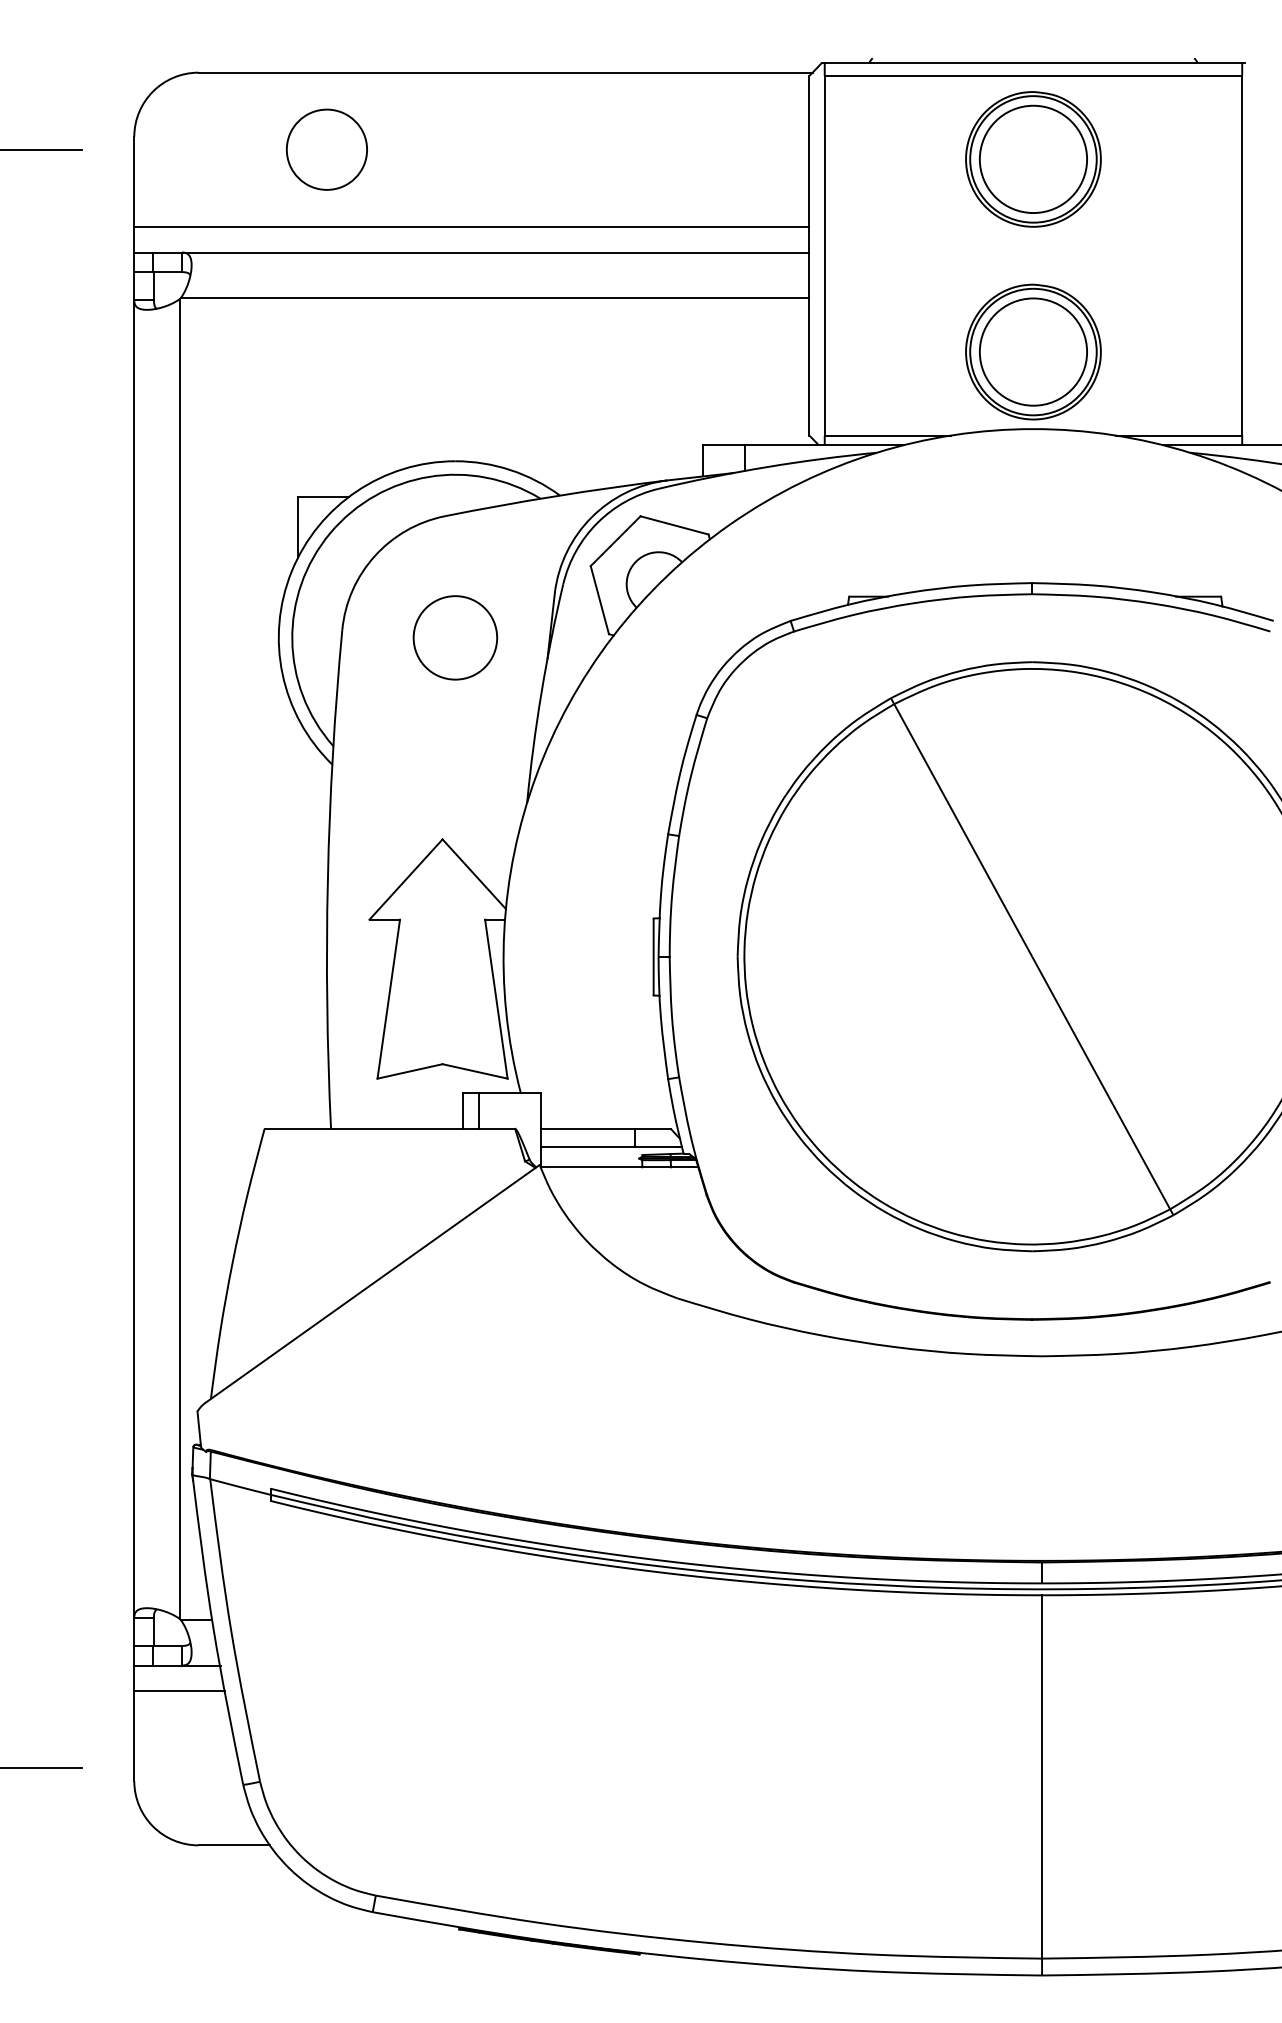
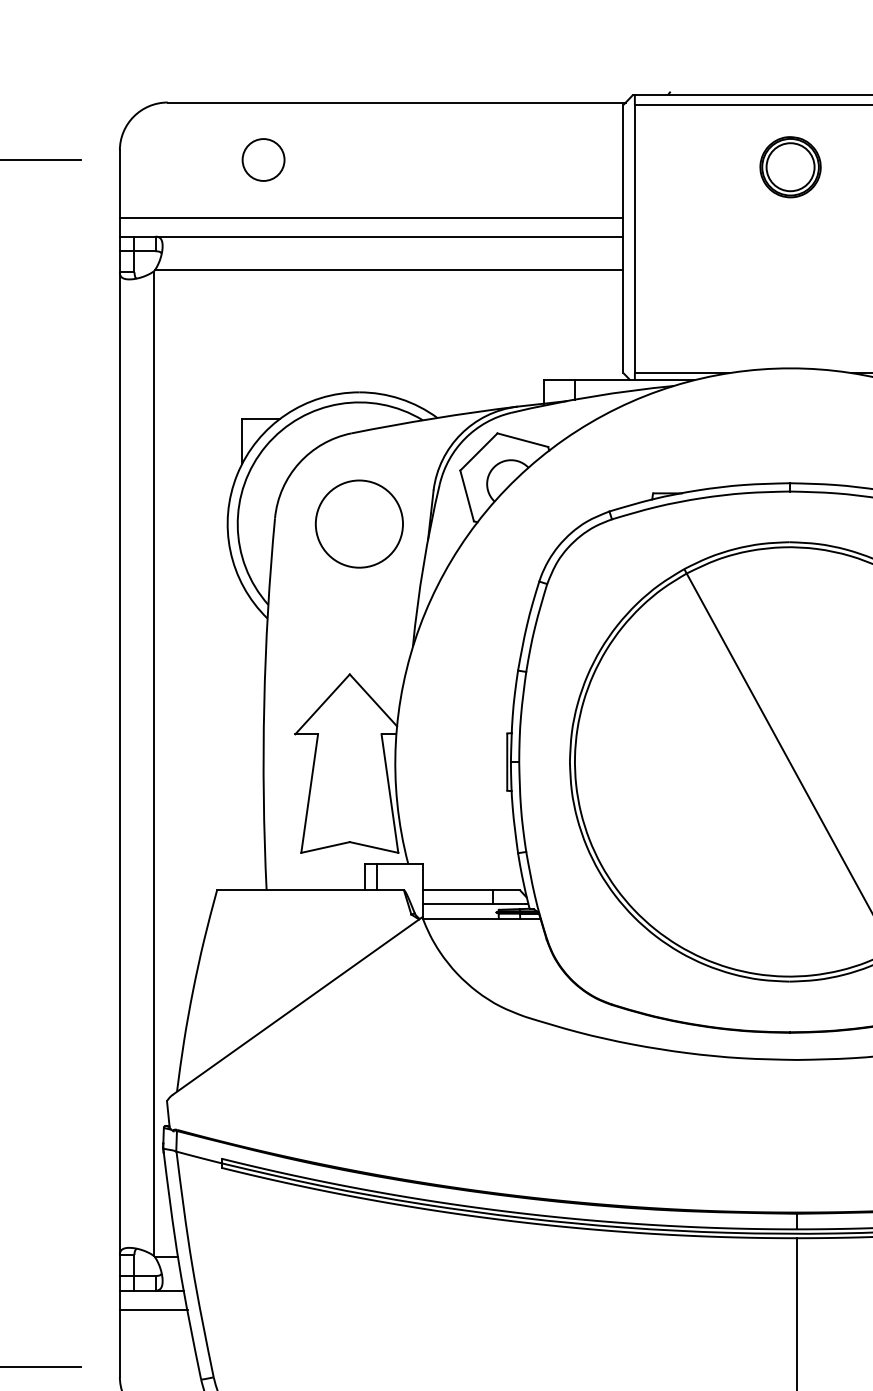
circle: (326, 149) -> (263, 159), size x0.7
part: (1033, 159) -> (790, 167), size x0.6
part: (1033, 351) -> (790, 310), removed
circle: (455, 637) -> (359, 523), size x1.4

